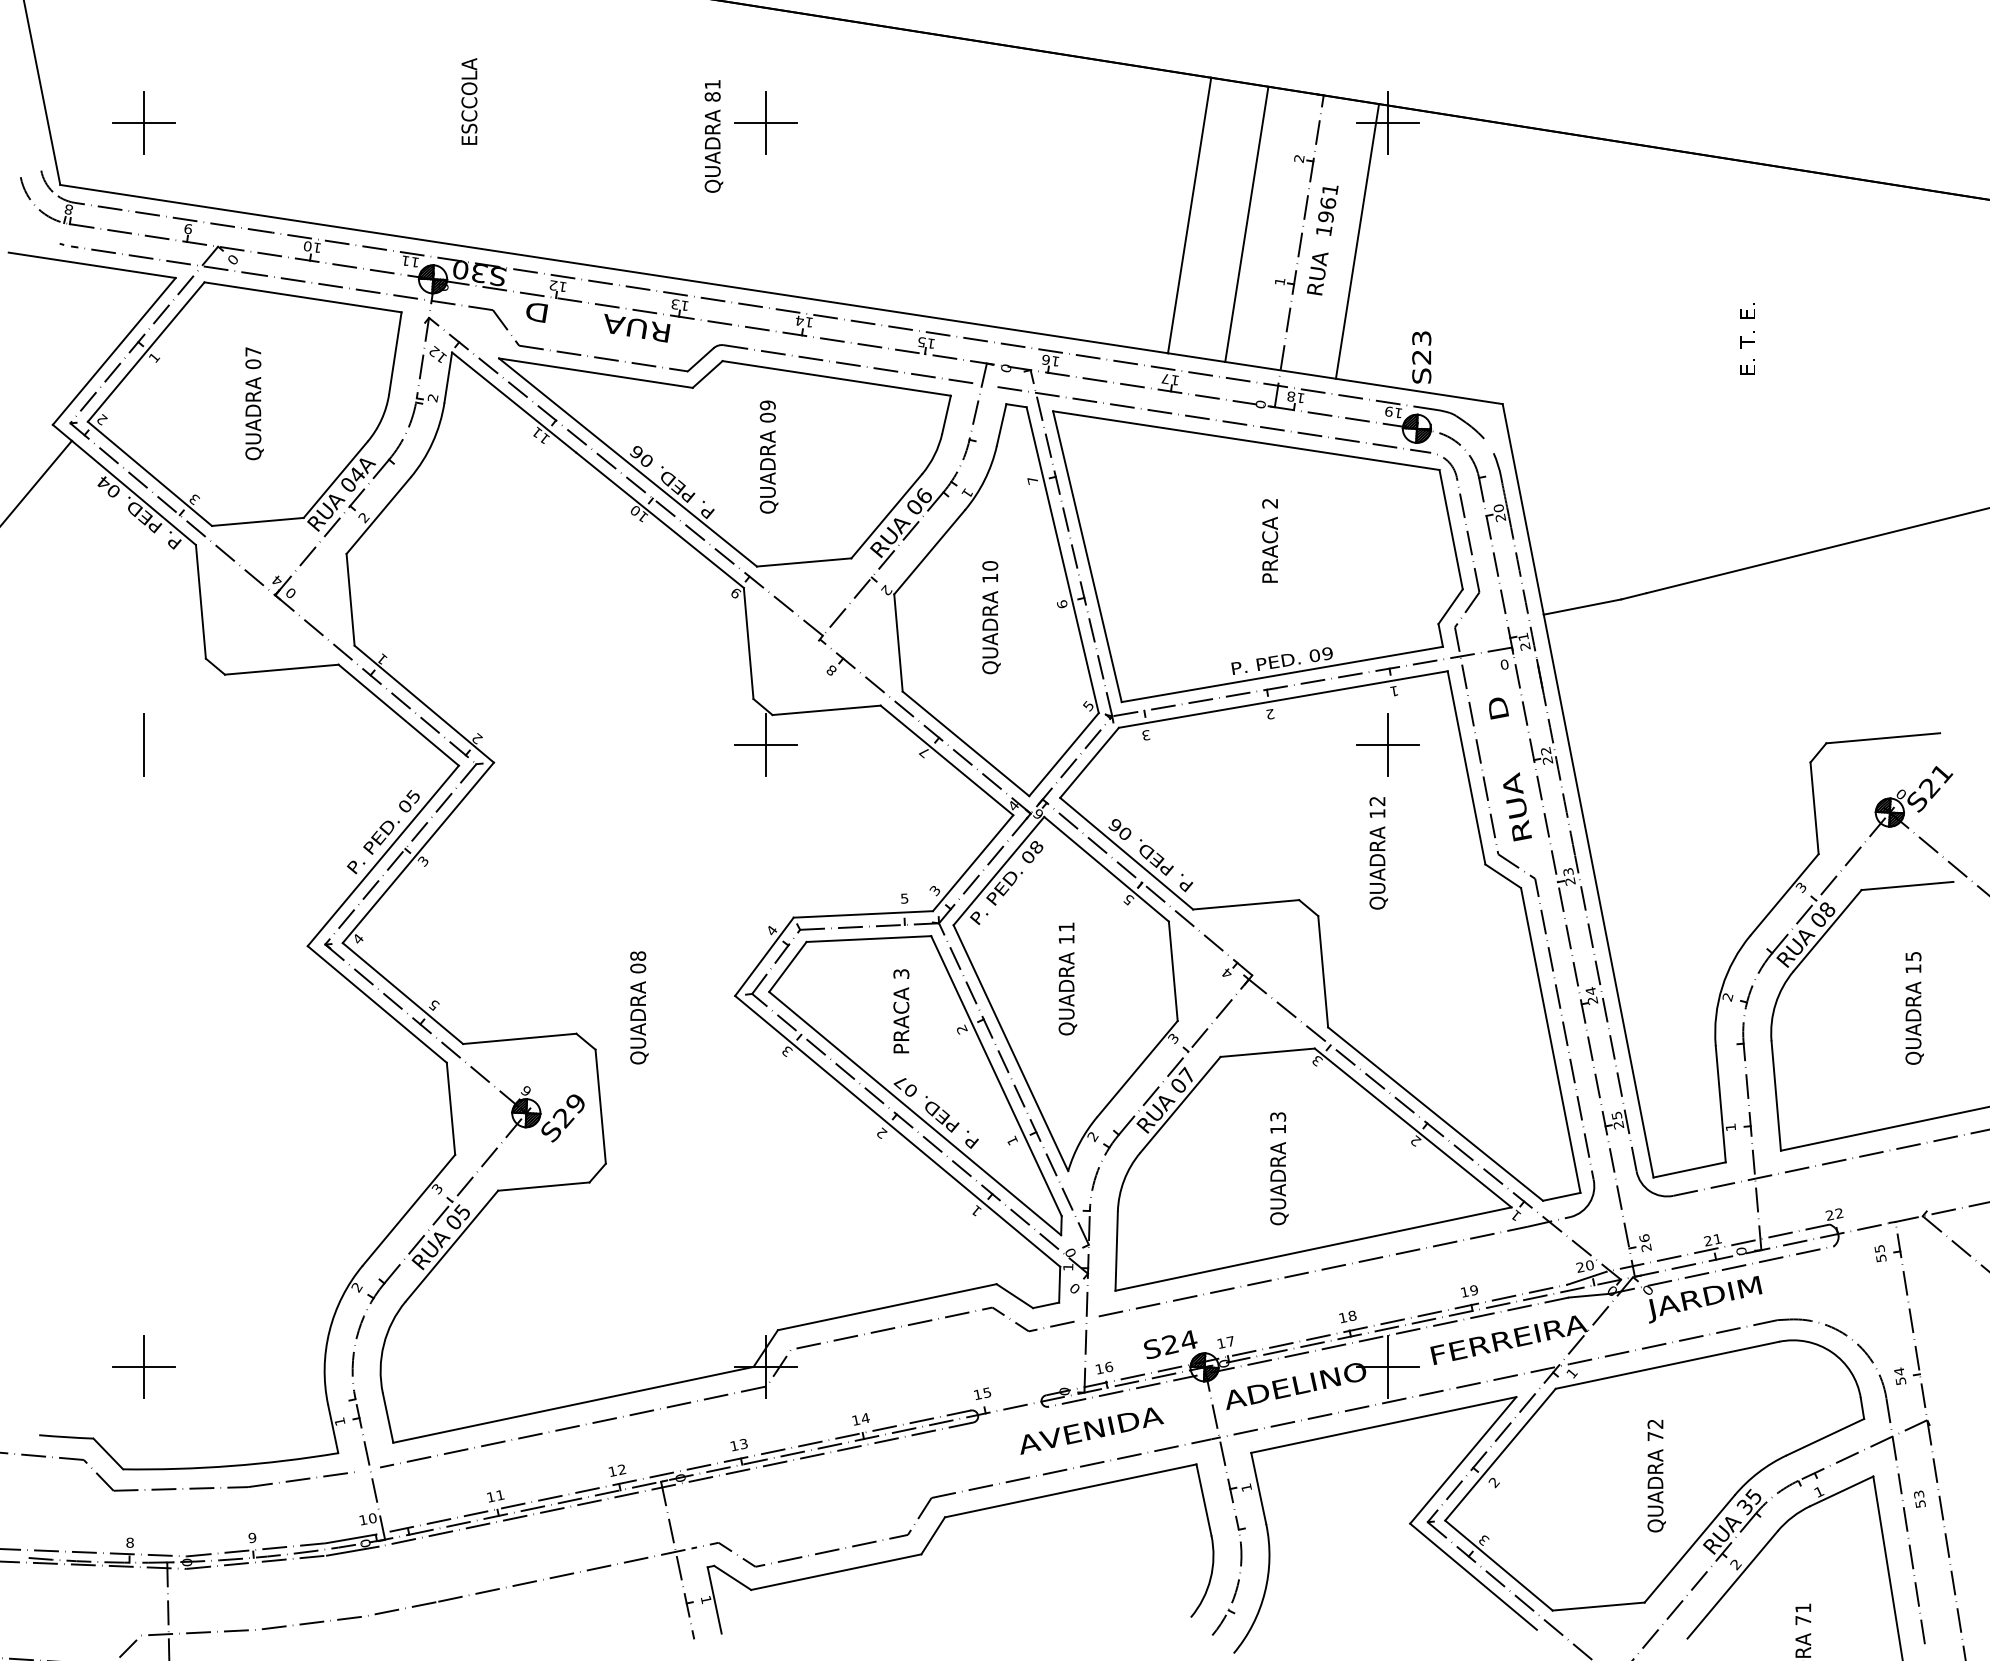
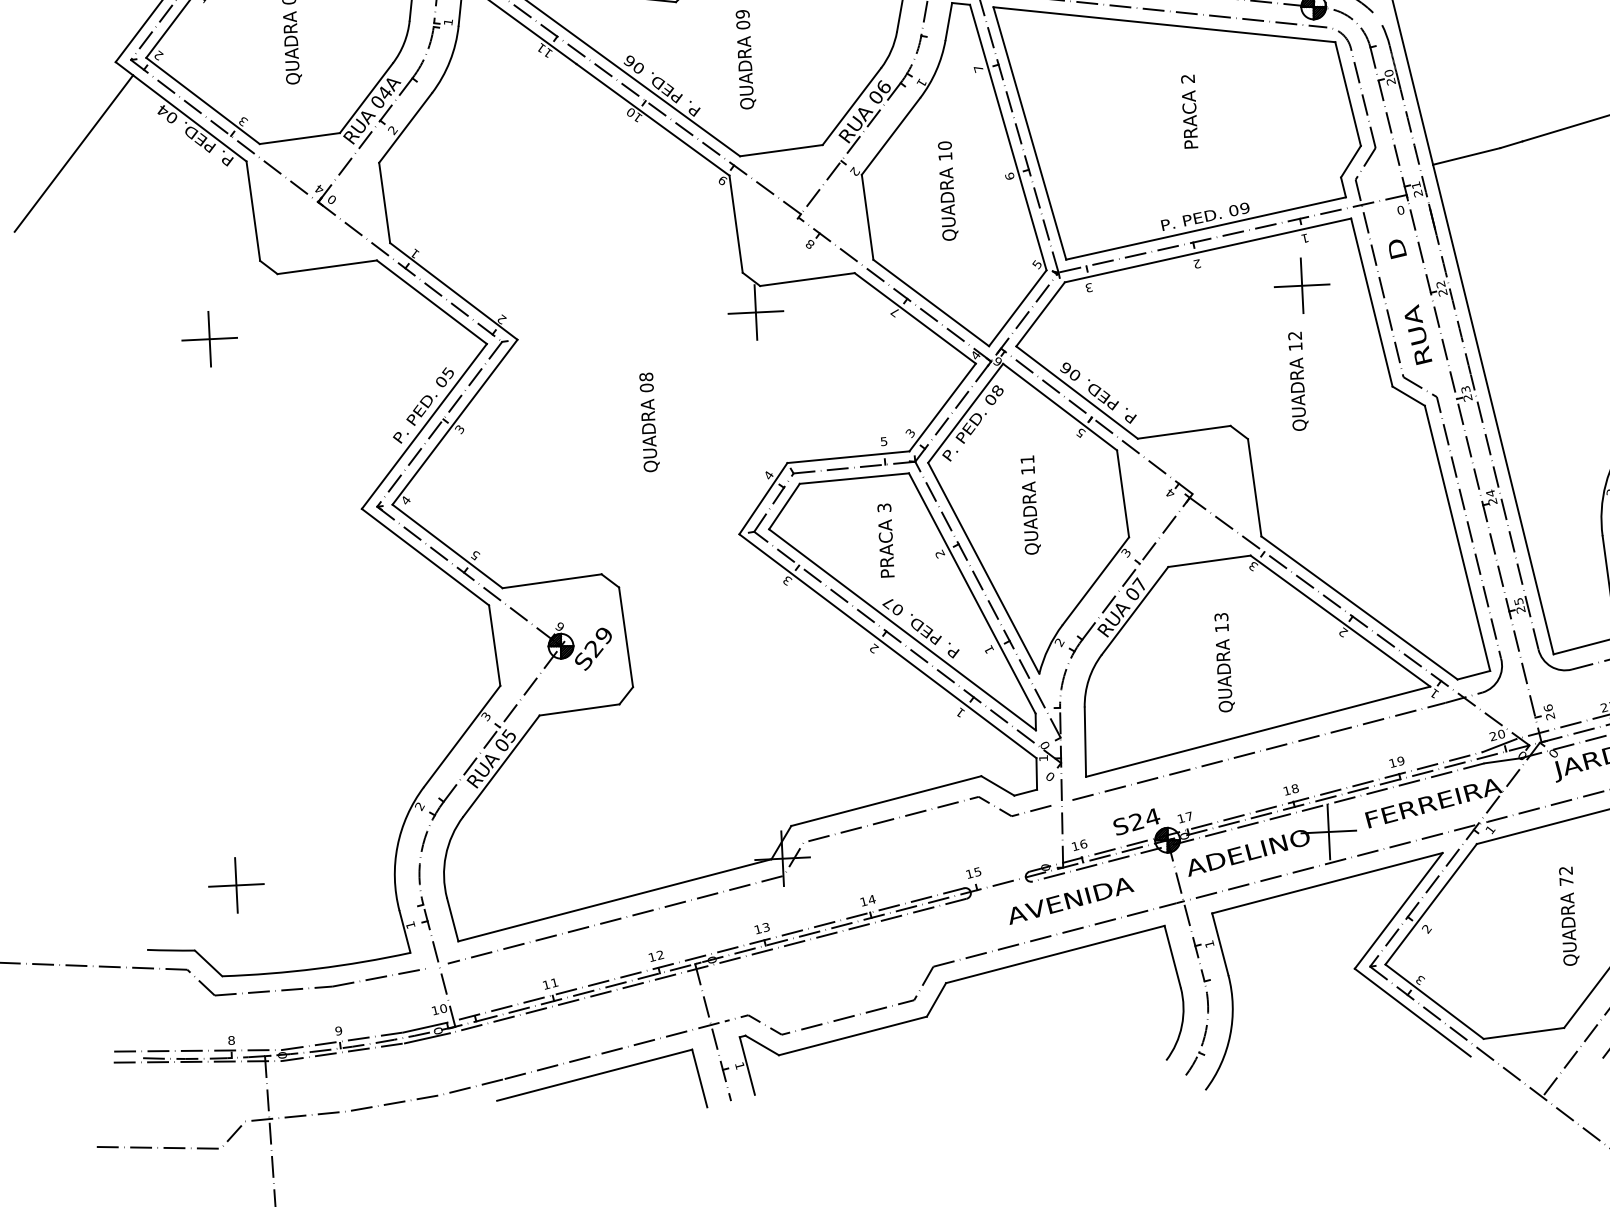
text: (432, 398) -> (447, 22), 2 -> 1
line: (144, 744) -> (209, 338), added
text: (639, 1007) -> (649, 422), moved
part: (546, 1602) -> (599, 1075), added

